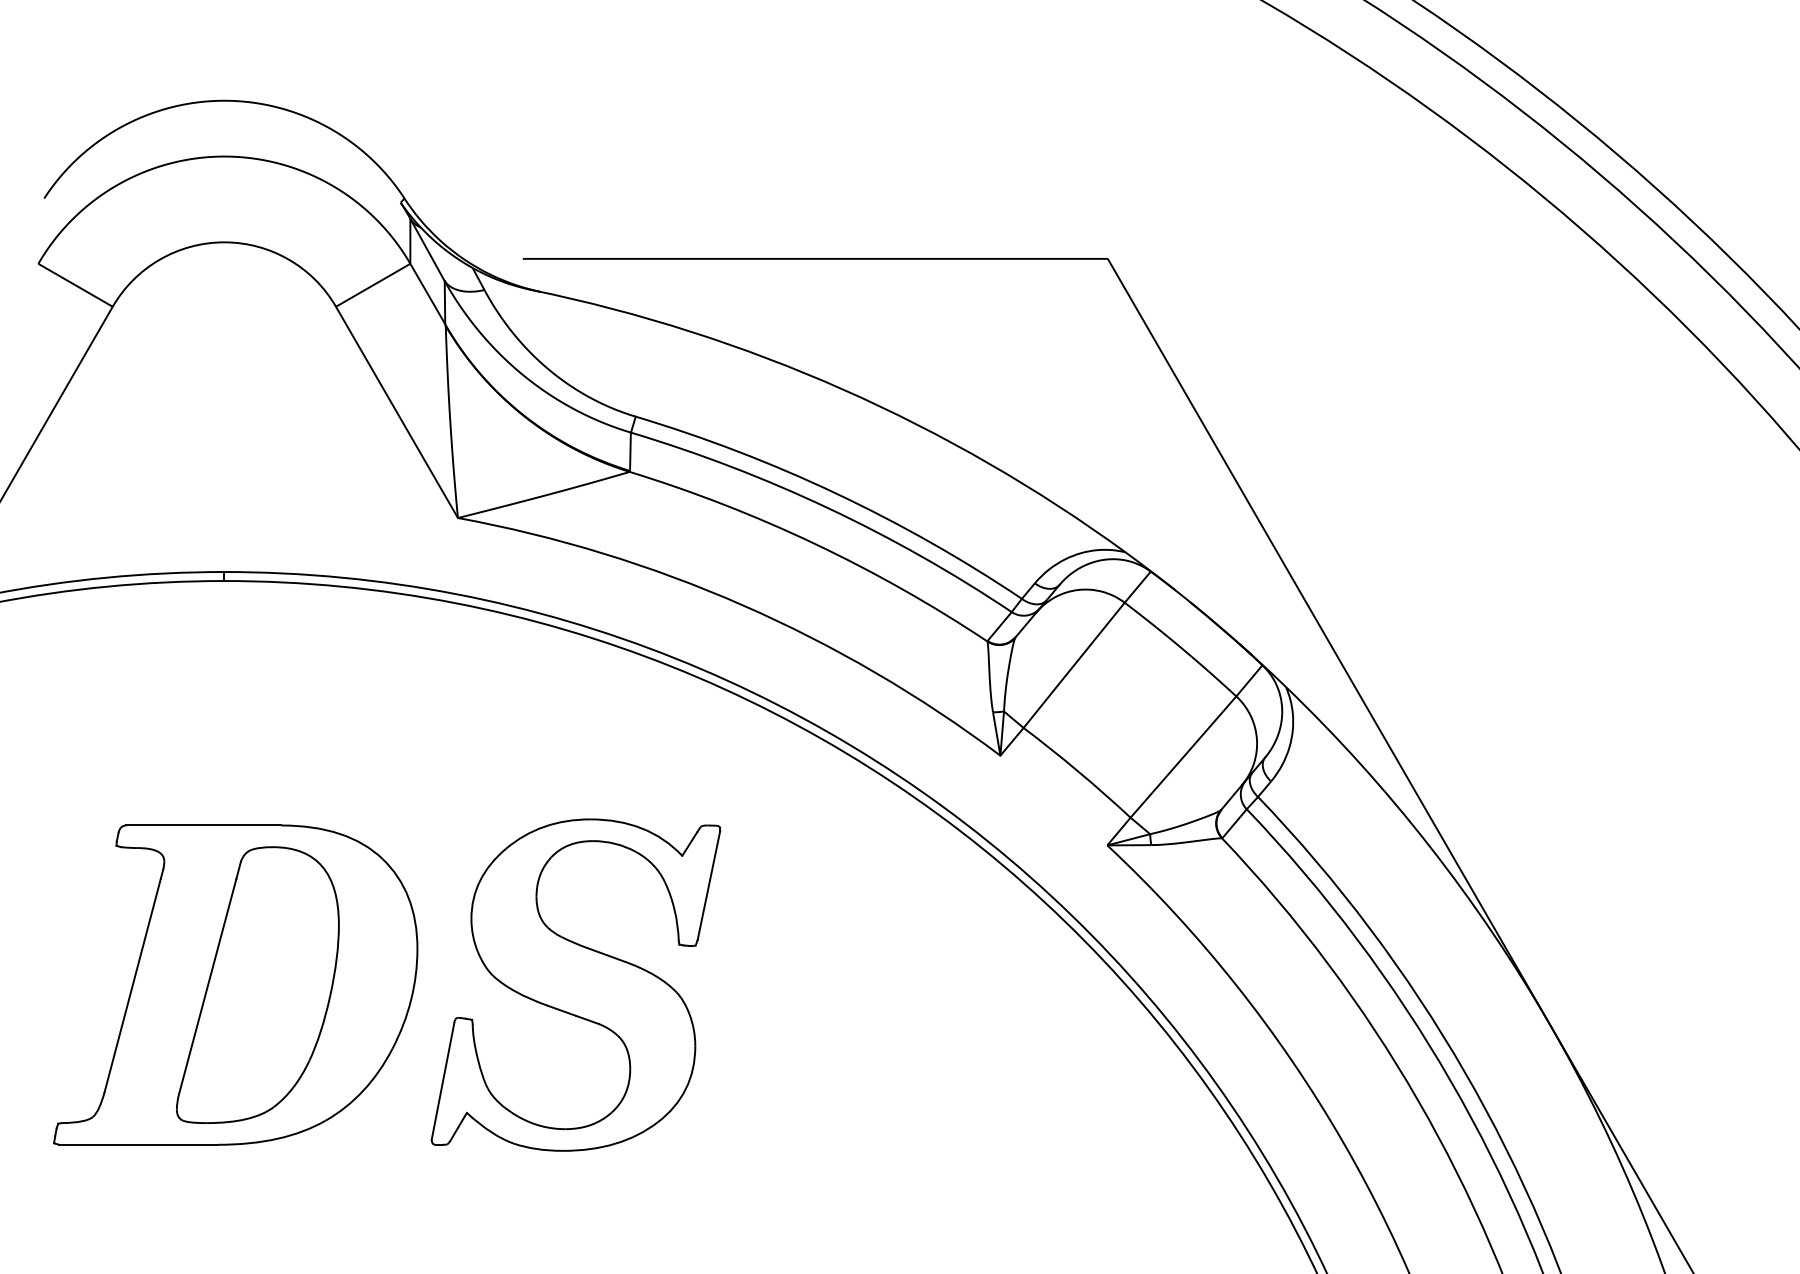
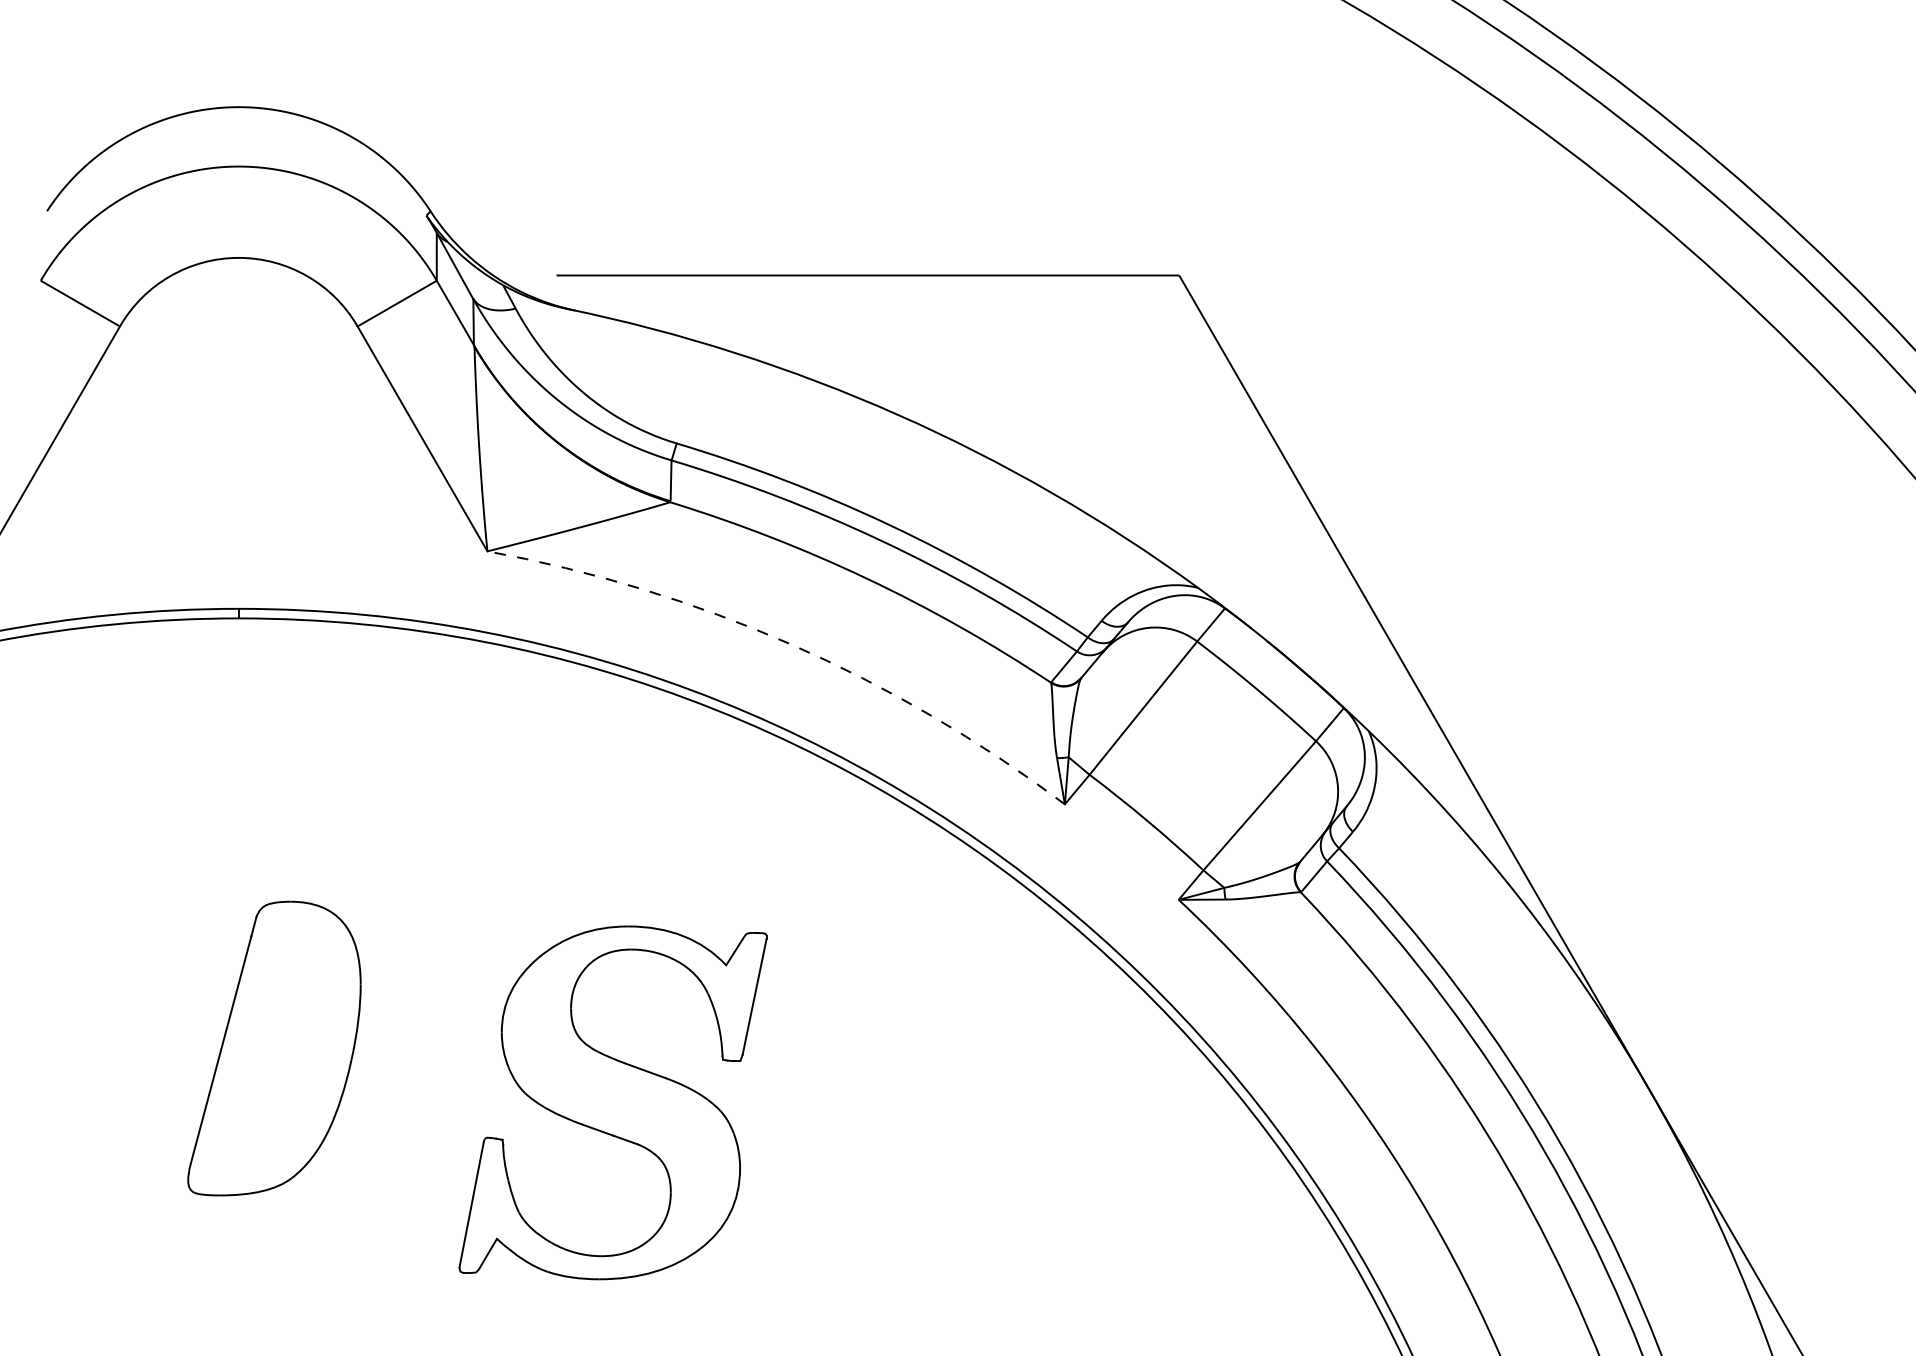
arc: (742, 605) -> (790, 644), solid -> dashed
part: (235, 984) -> (250, 1047), removed
part: (575, 984) -> (612, 1102), moved

